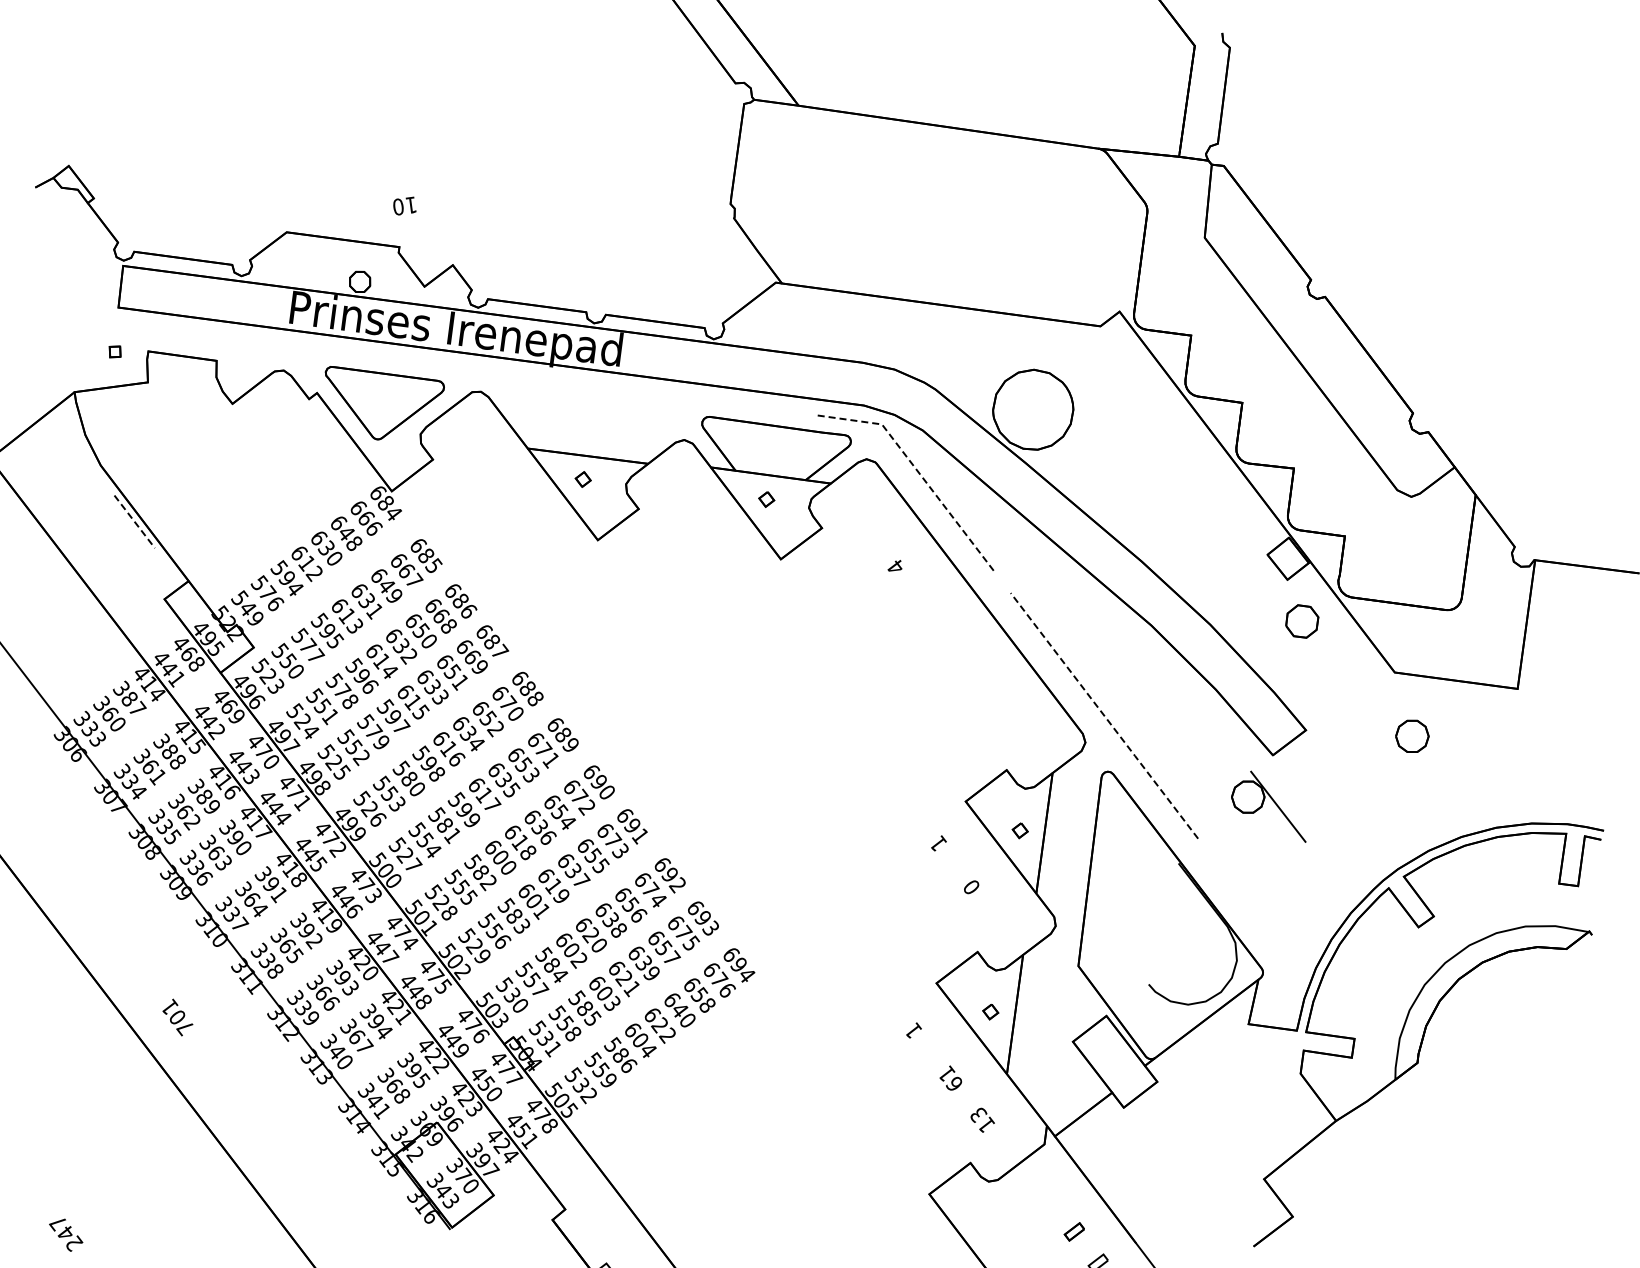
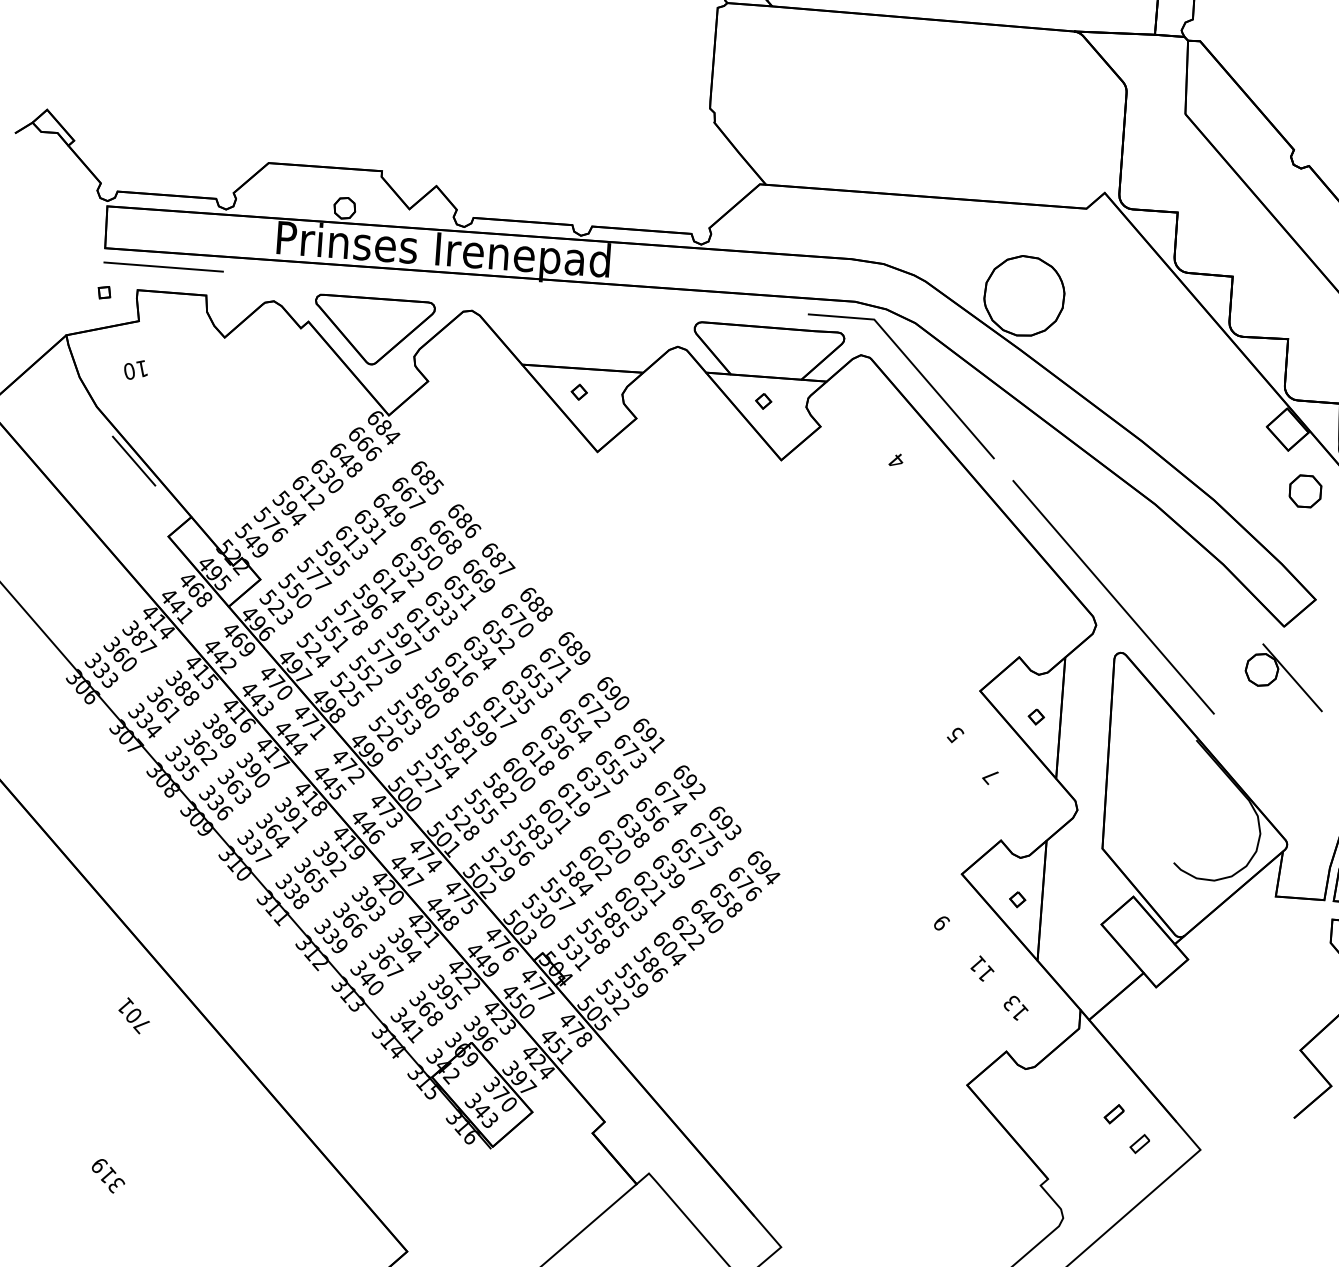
text: (404, 205) -> (135, 369), moved
line: (175, 329) -> (163, 266), added
line: (917, 470) -> (912, 363), dashed -> solid
line: (135, 522) -> (134, 461), dashed -> solid
line: (1104, 716) -> (1113, 597), dashed -> solid
text: (938, 843) -> (955, 734), 1 -> 5
text: (970, 887) -> (990, 776), 0 -> 7
text: (177, 1017) -> (133, 1015), moved
text: (913, 1030) -> (941, 922), 1 -> 9
text: (954, 1083) -> (985, 973), 61 -> 11
text: (66, 1233) -> (108, 1175), 247 -> 319

